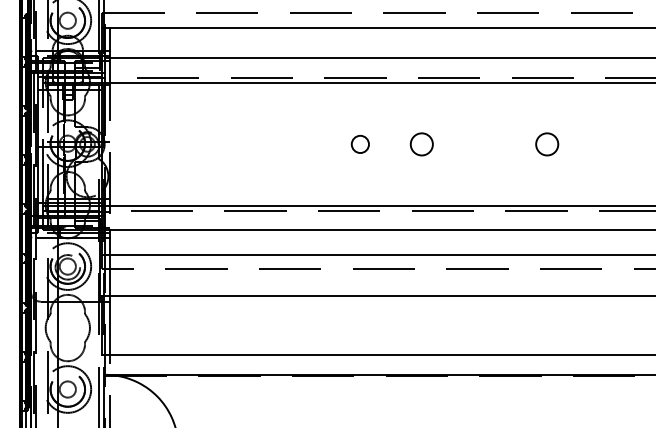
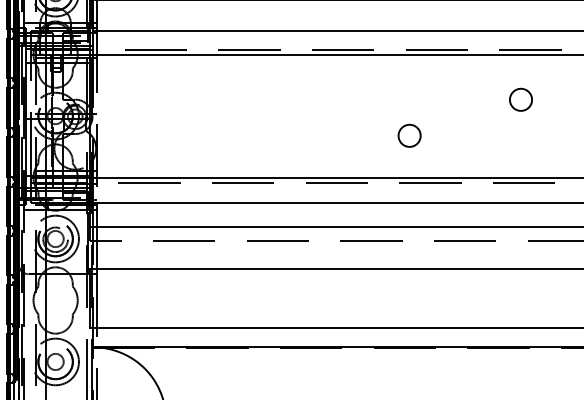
circle: (359, 143) -> (347, 115), removed
circle: (421, 144) -> (409, 135), moved
circle: (547, 144) -> (521, 99), moved

